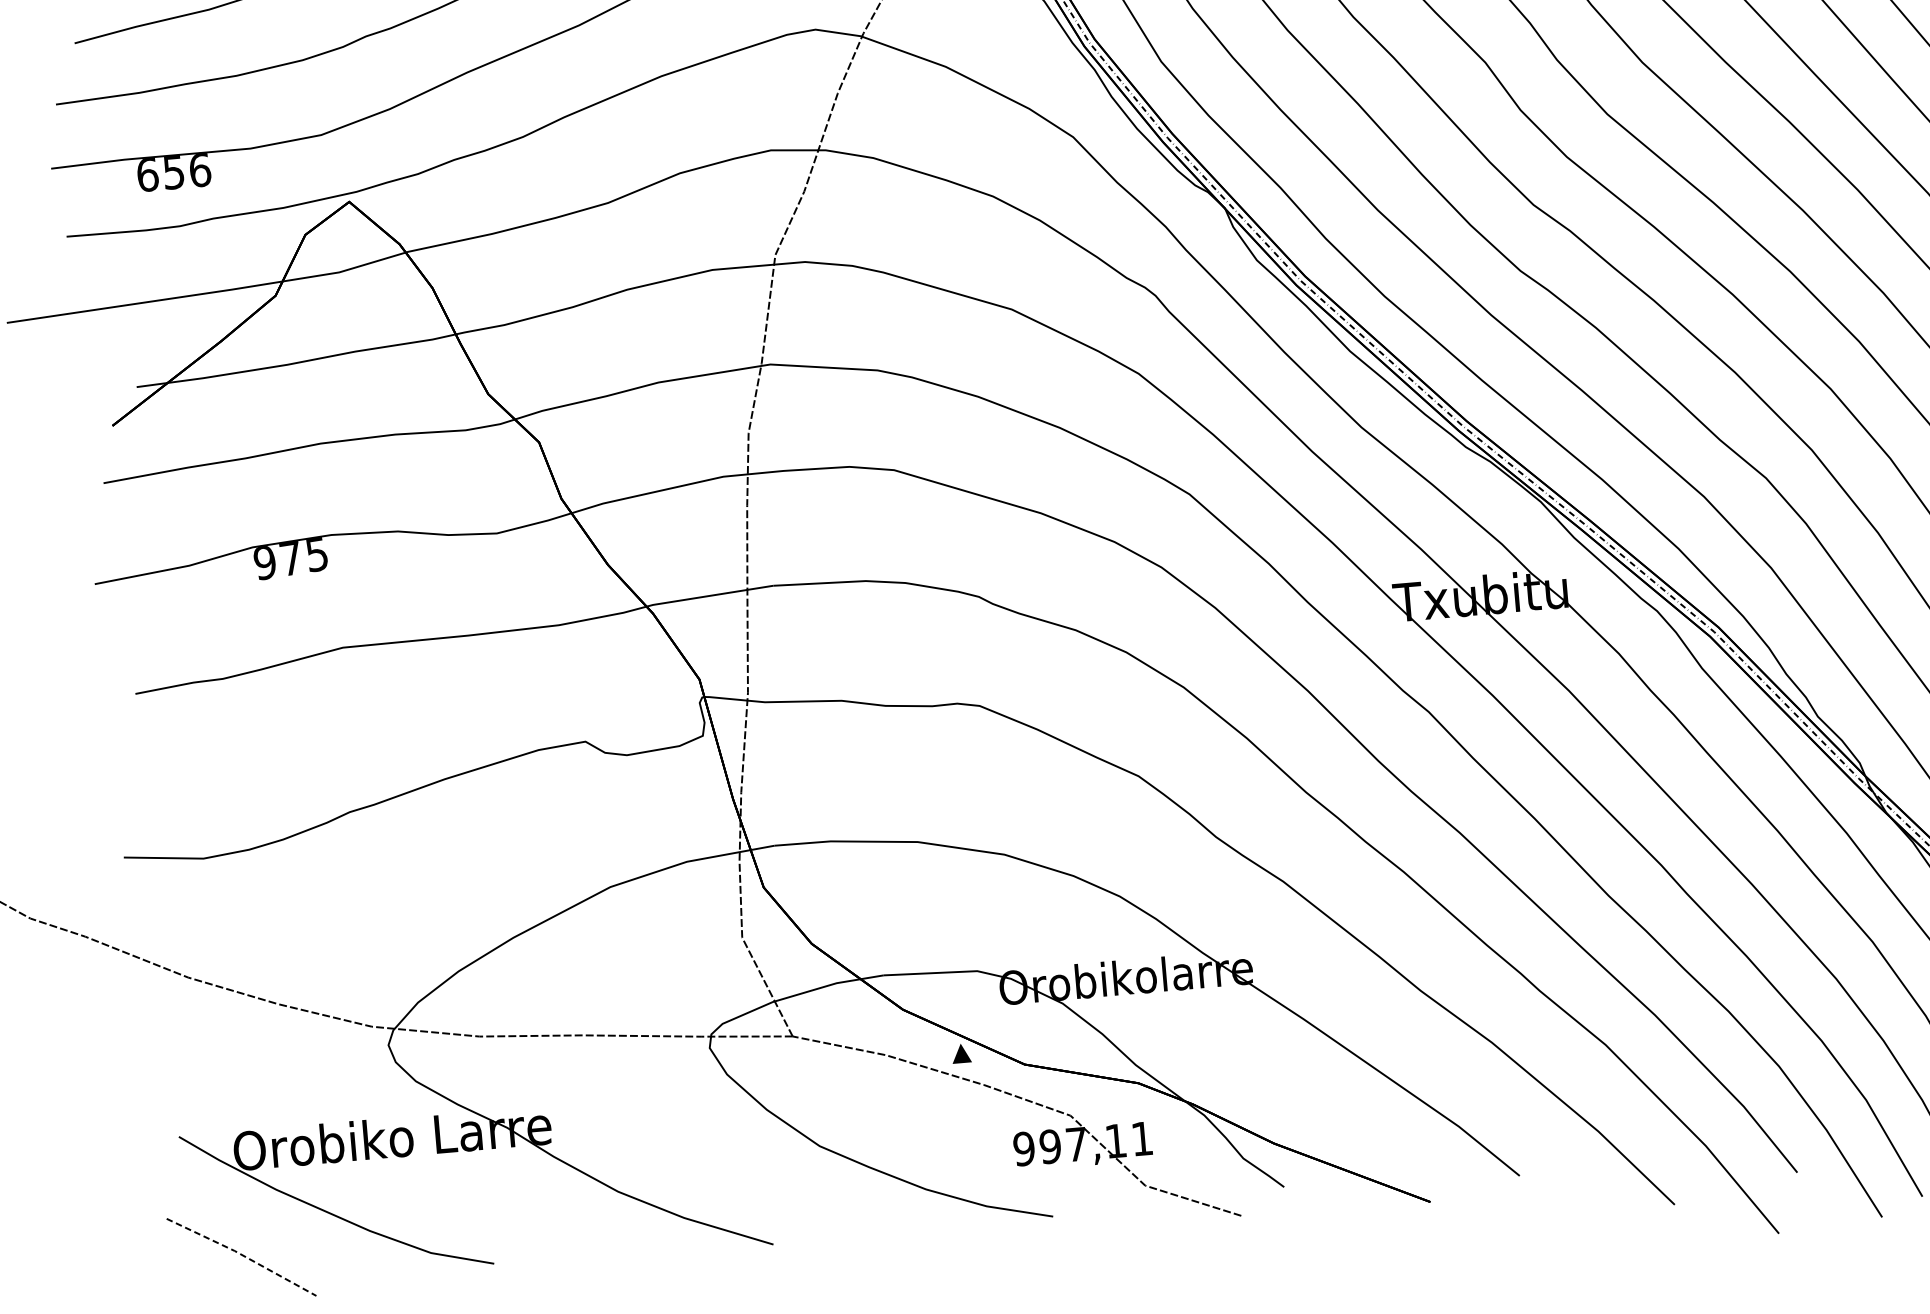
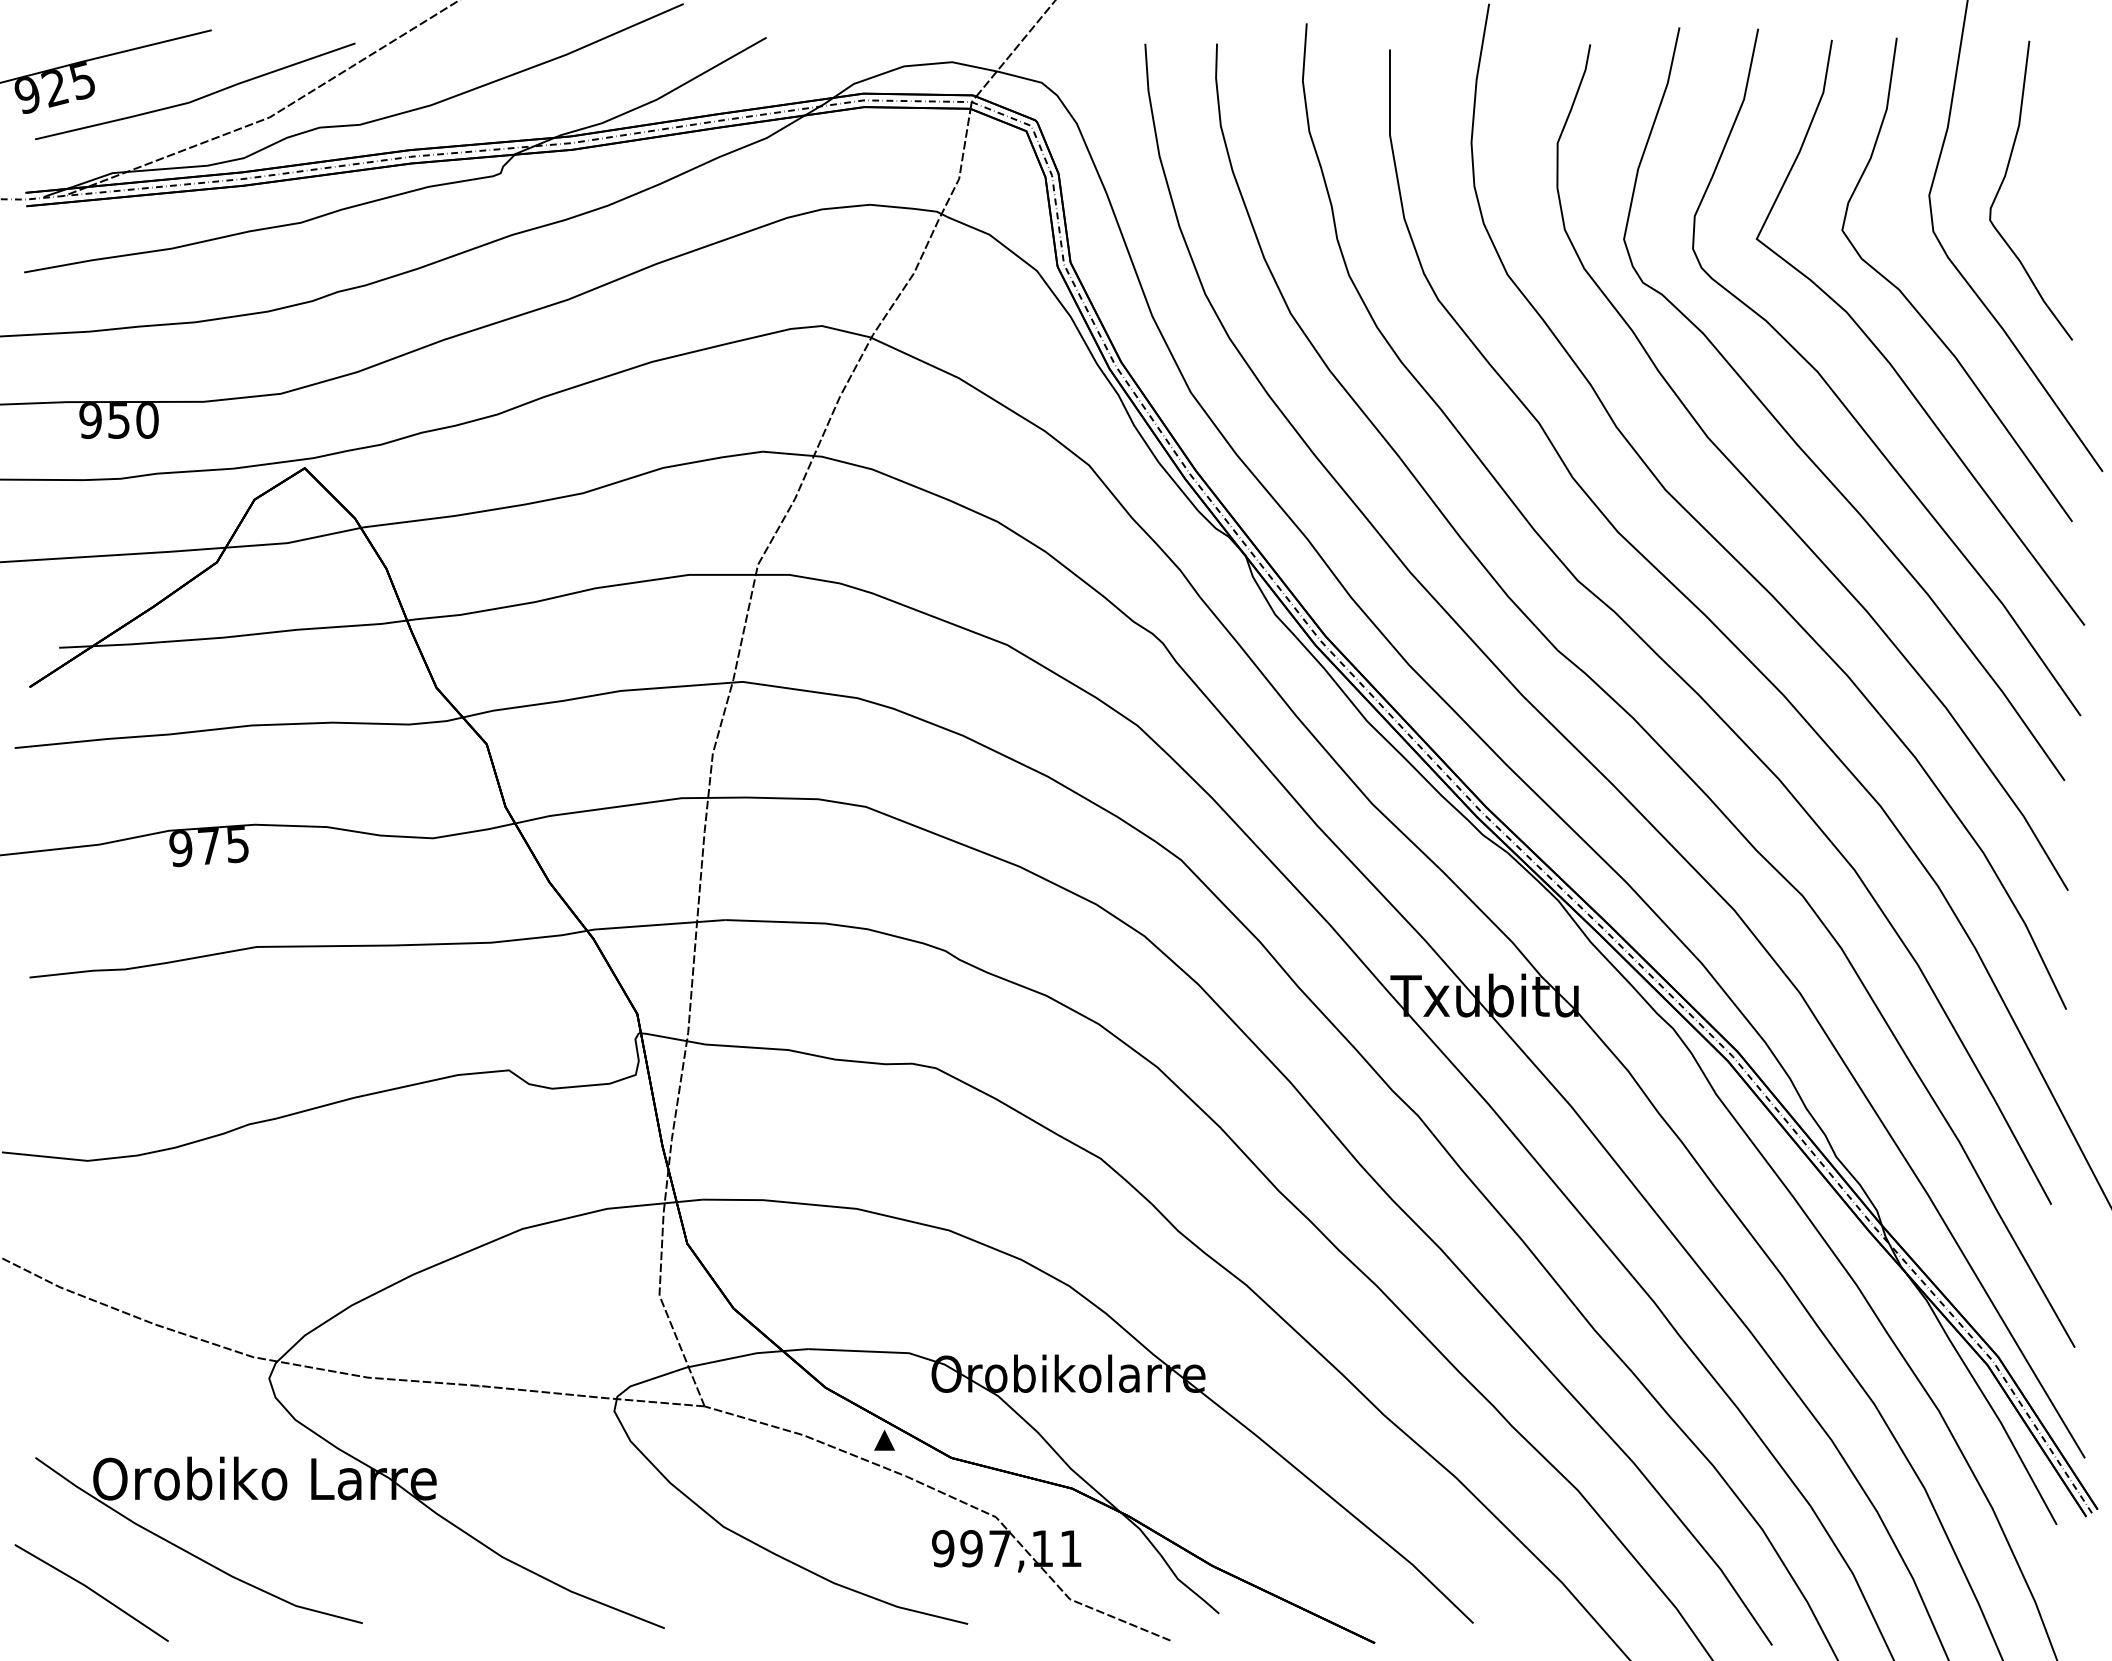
text: (173, 173) -> (118, 421), 656 -> 950
line: (242, 1254) -> (92, 1590), dashed -> solid

